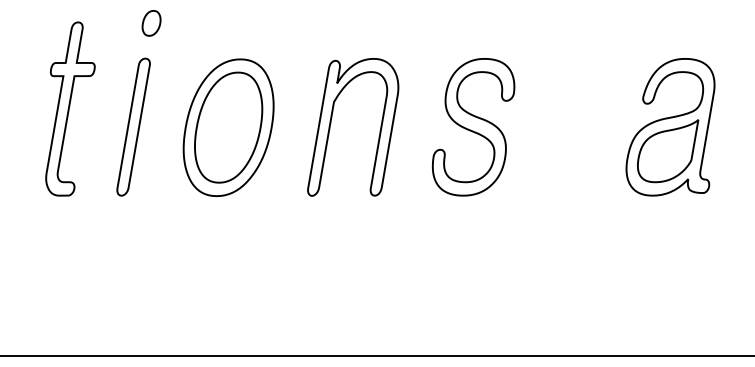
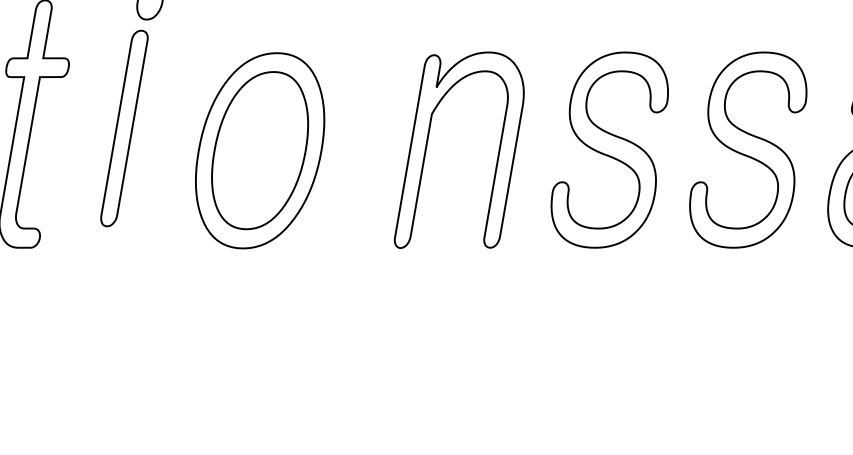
part: (331, 123) -> (428, 144), moved
part: (133, 126) -> (124, 127), moved
part: (570, 127) -> (748, 150), added

